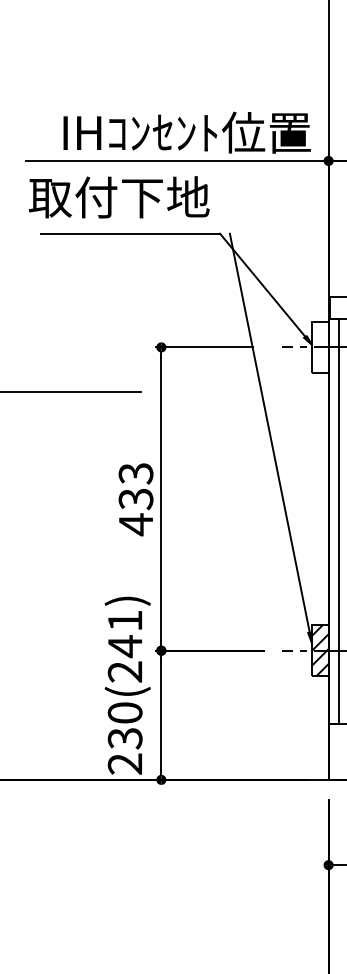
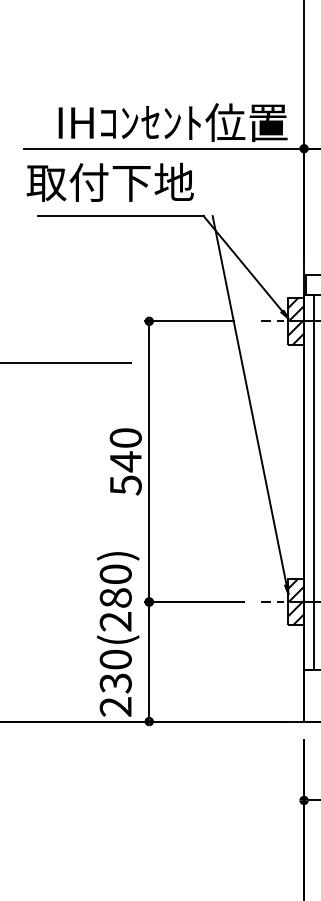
hatch: (320, 346) -> (296, 320), added
text: (135, 499) -> (125, 462), 433 -> 540
text: (124, 633) -> (115, 586), 230(241) -> 230(280)

